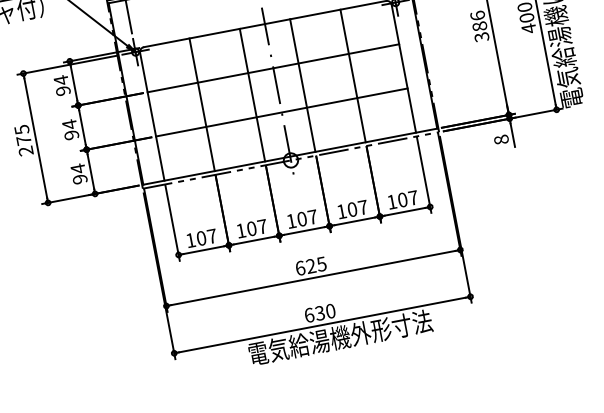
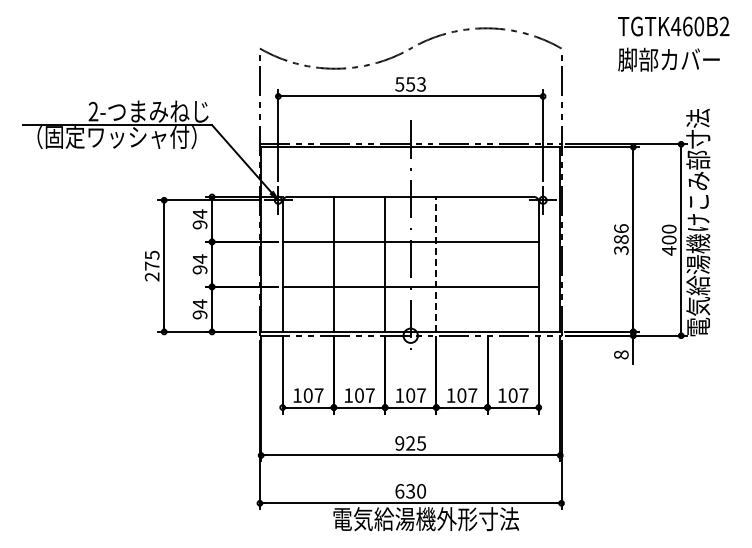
line: (352, 75) -> (487, 263), removed
line: (302, 84) -> (436, 263), solid -> dashed
text: (300, 268) -> (399, 443), 625 -> 925

